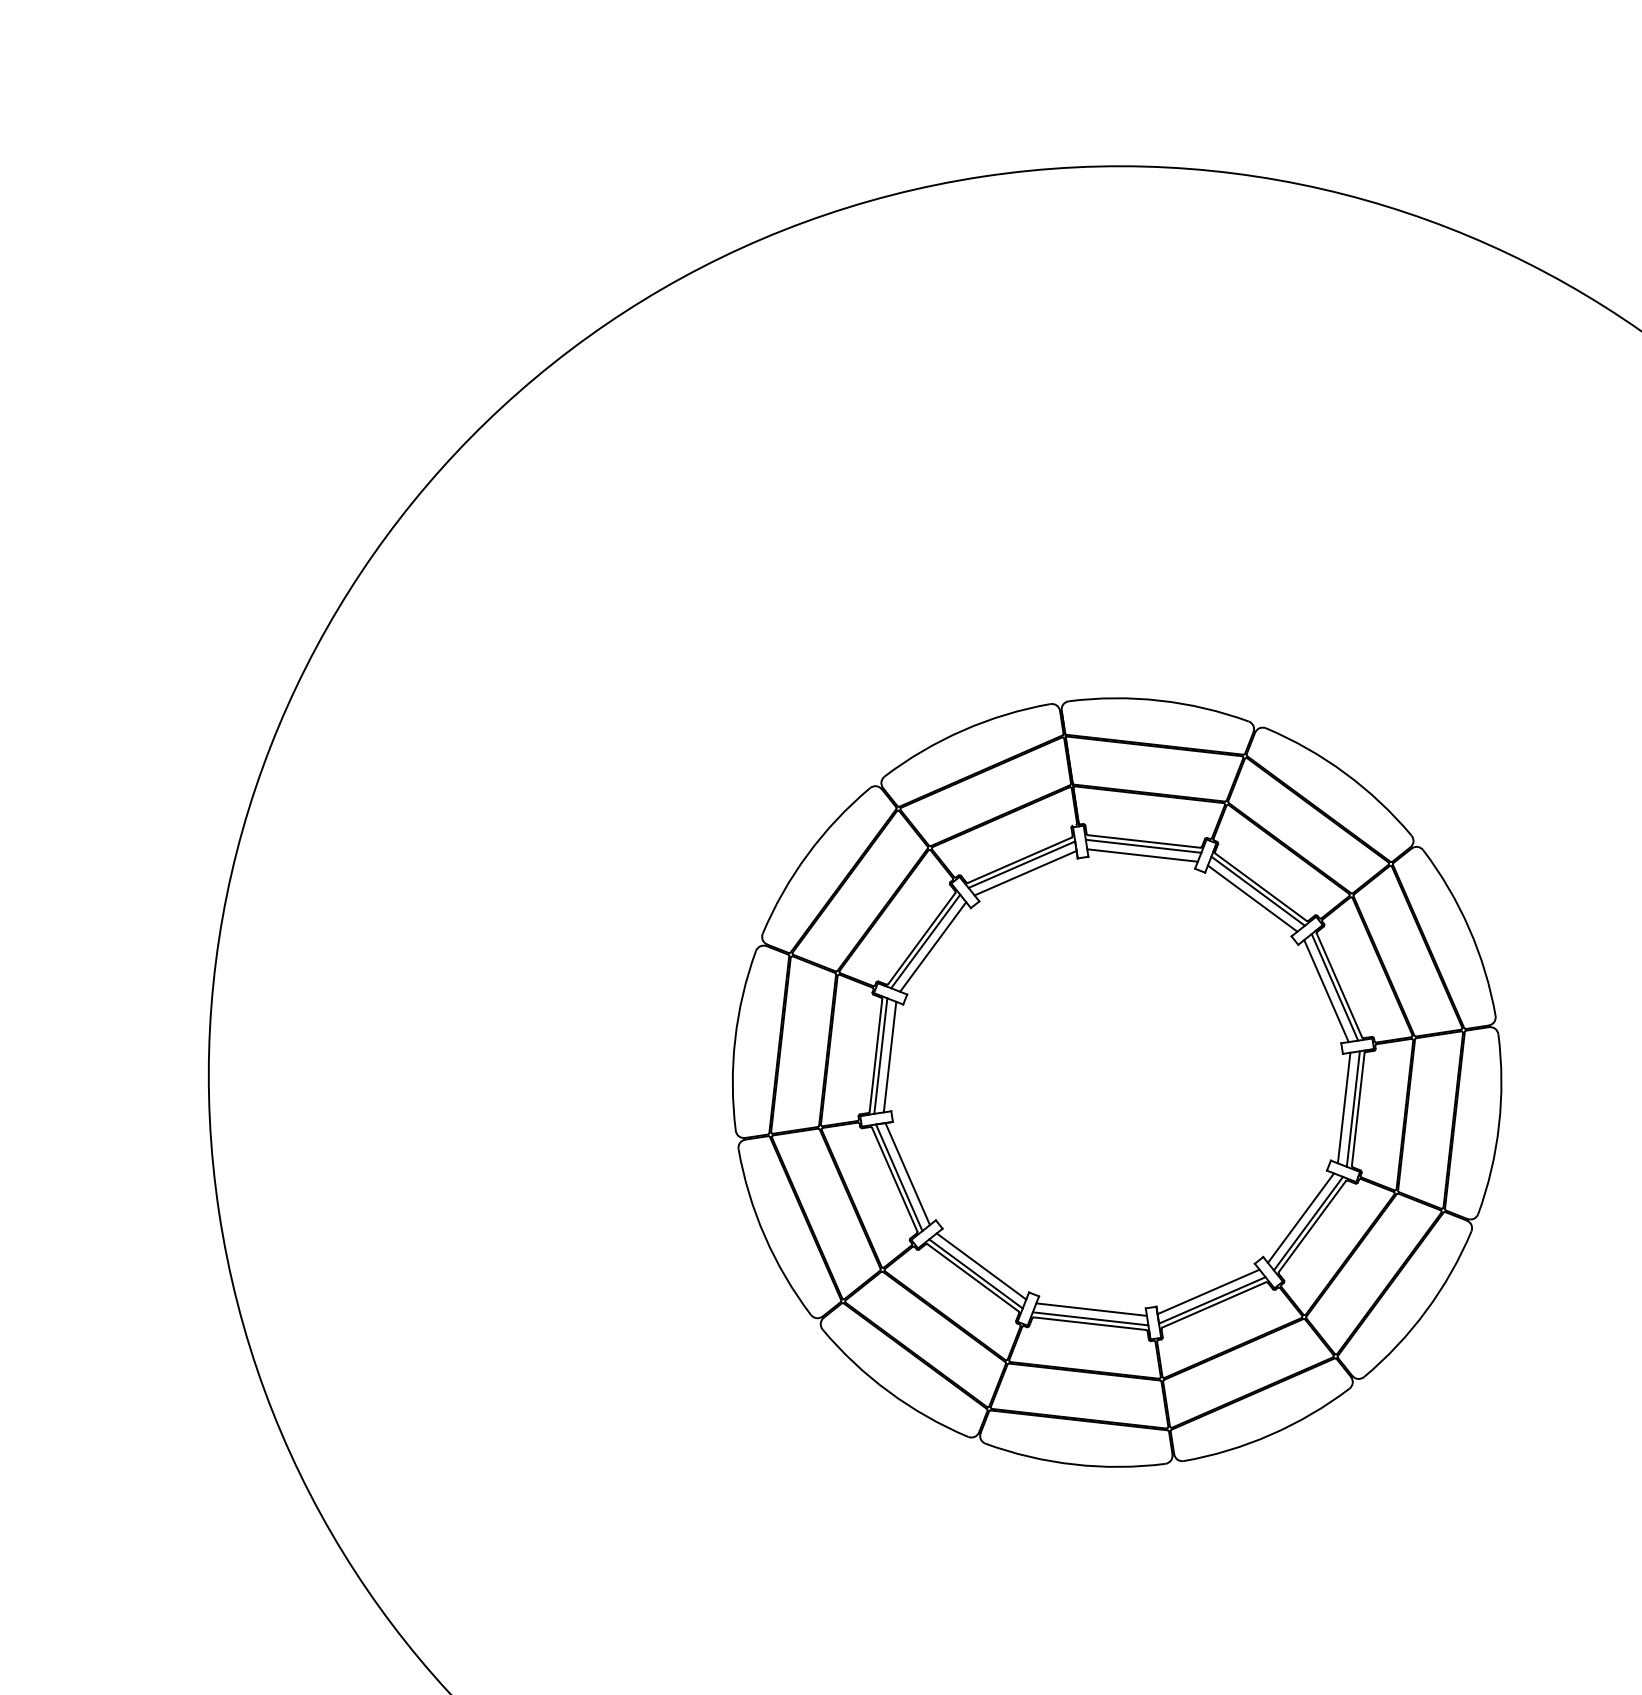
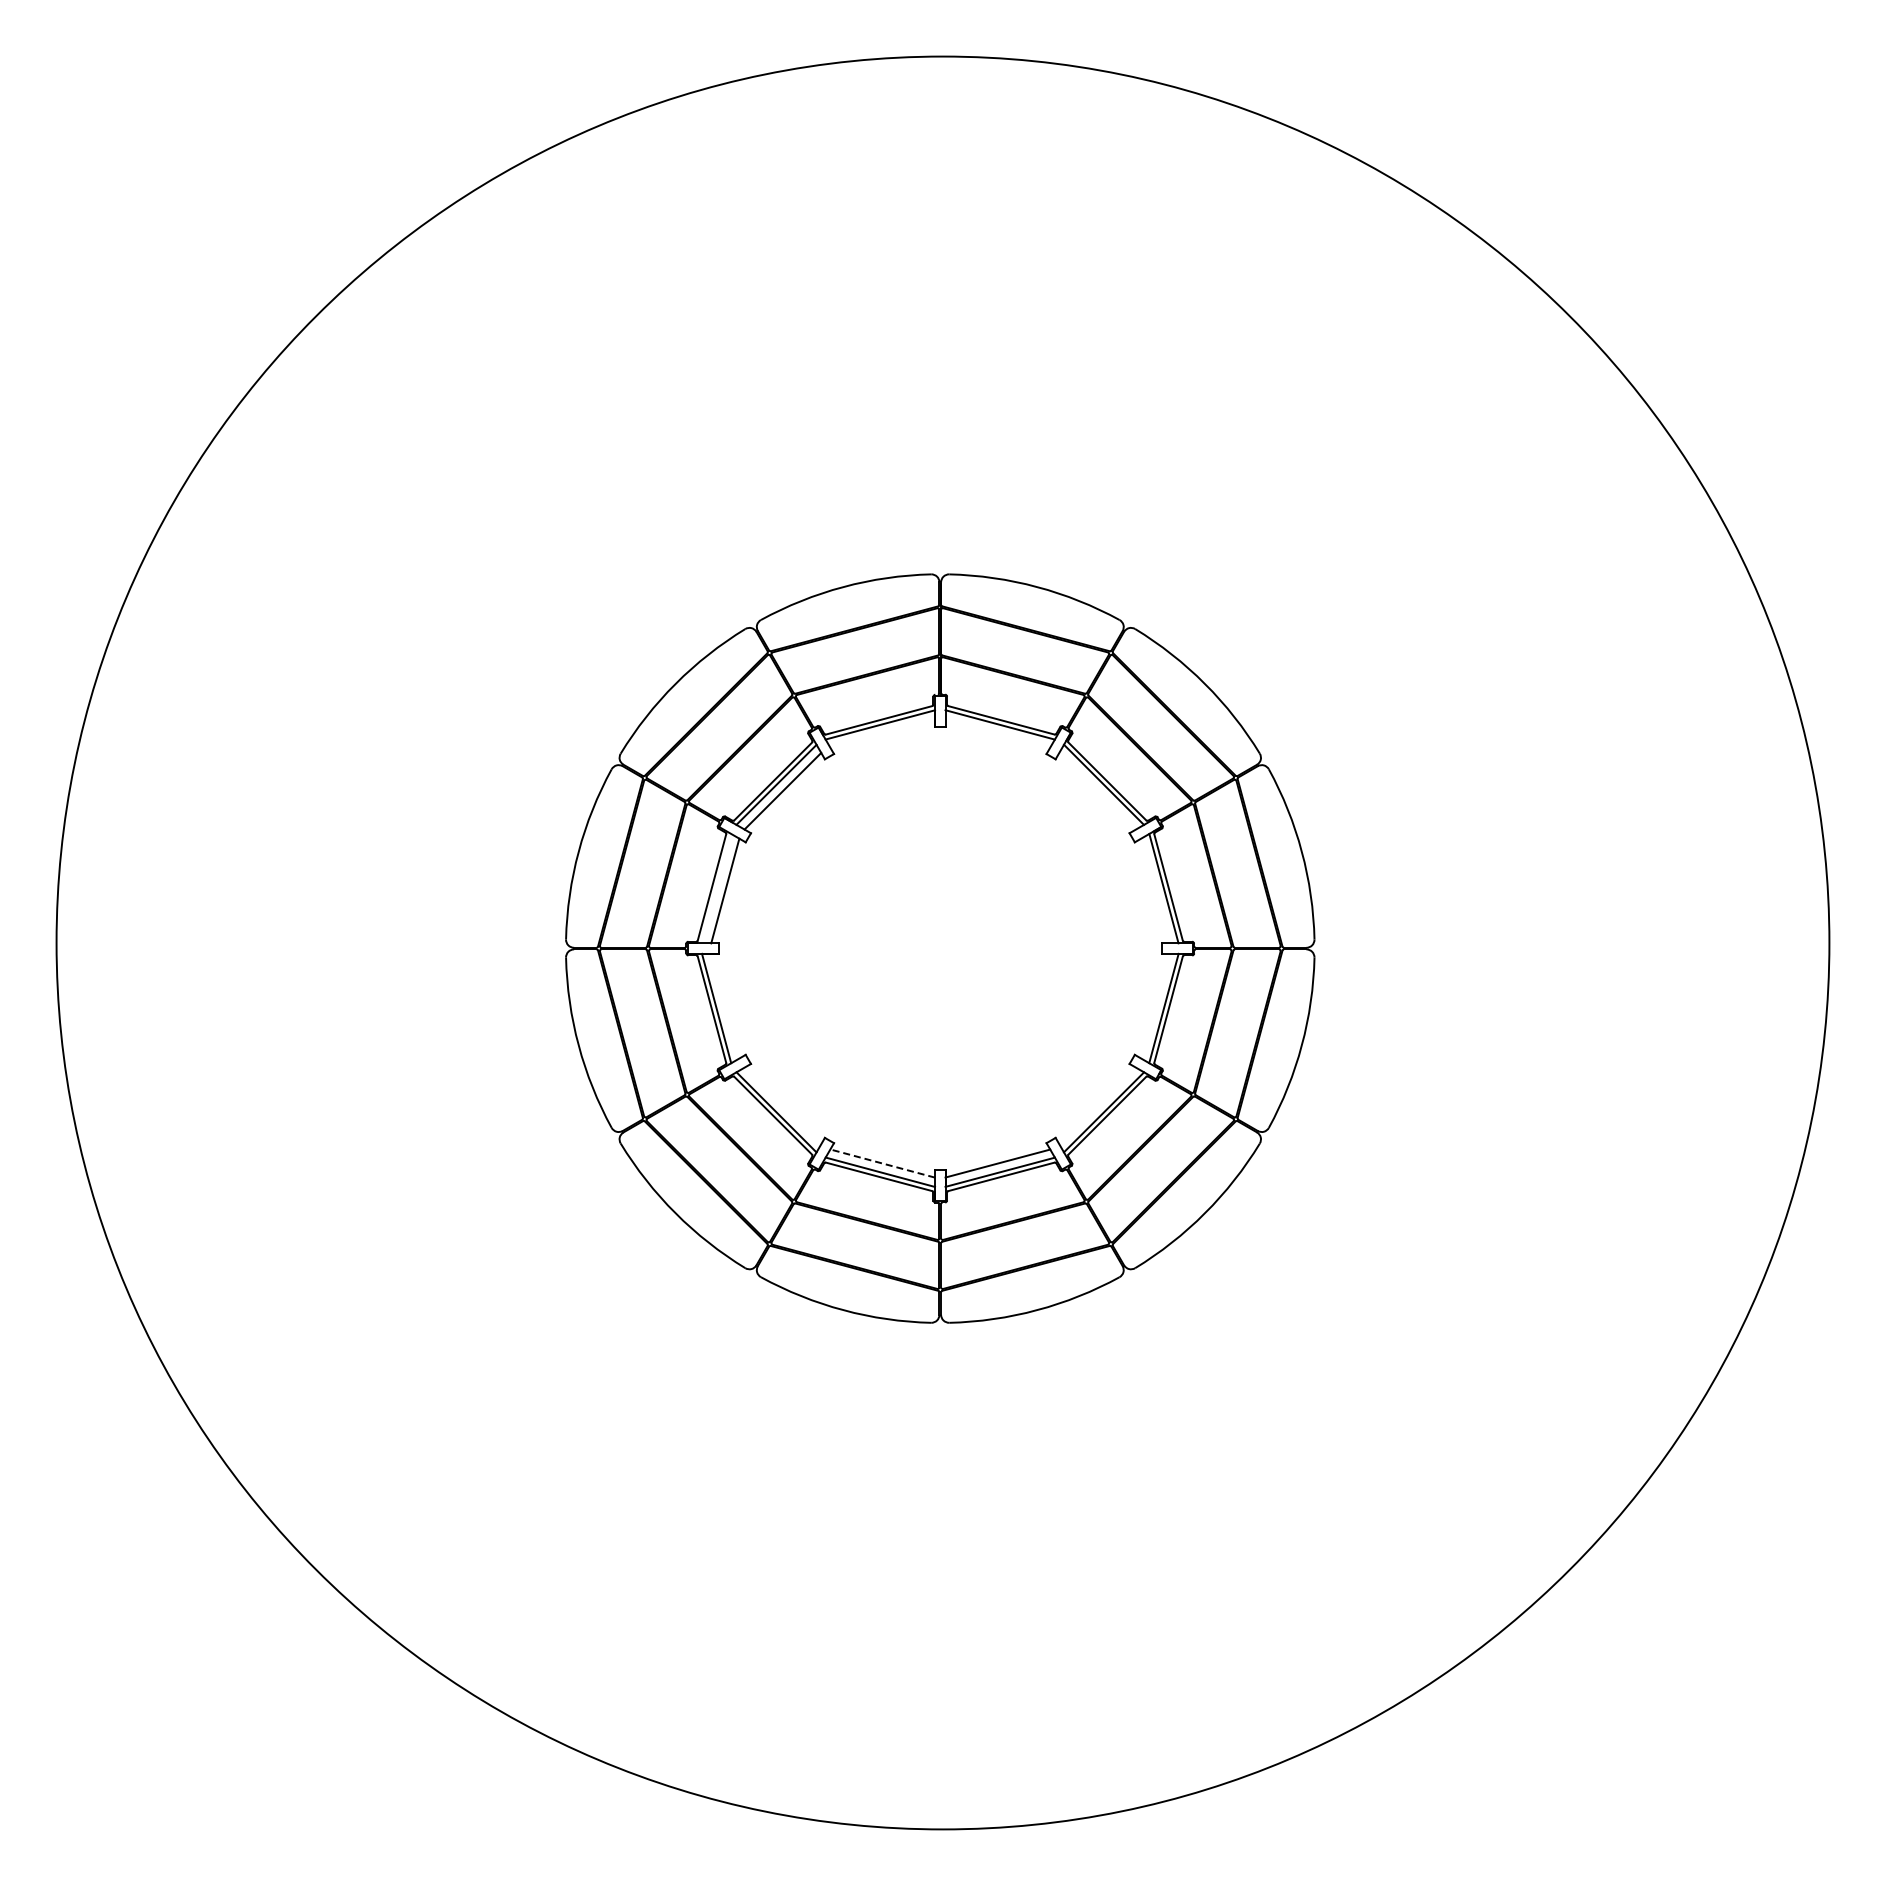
line: (1142, 855) -> (997, 733), removed
line: (1025, 873) -> (882, 733), removed
line: (1252, 897) -> (1097, 790), removed
line: (1326, 990) -> (1155, 890), removed
line: (880, 1055) -> (716, 888), removed
line: (1344, 1107) -> (1155, 1005), removed
line: (907, 1173) -> (725, 1005), removed
line: (1300, 1217) -> (1097, 1105), removed
line: (981, 1266) -> (782, 1105), removed
line: (1091, 1309) -> (882, 1163), solid -> dashed

